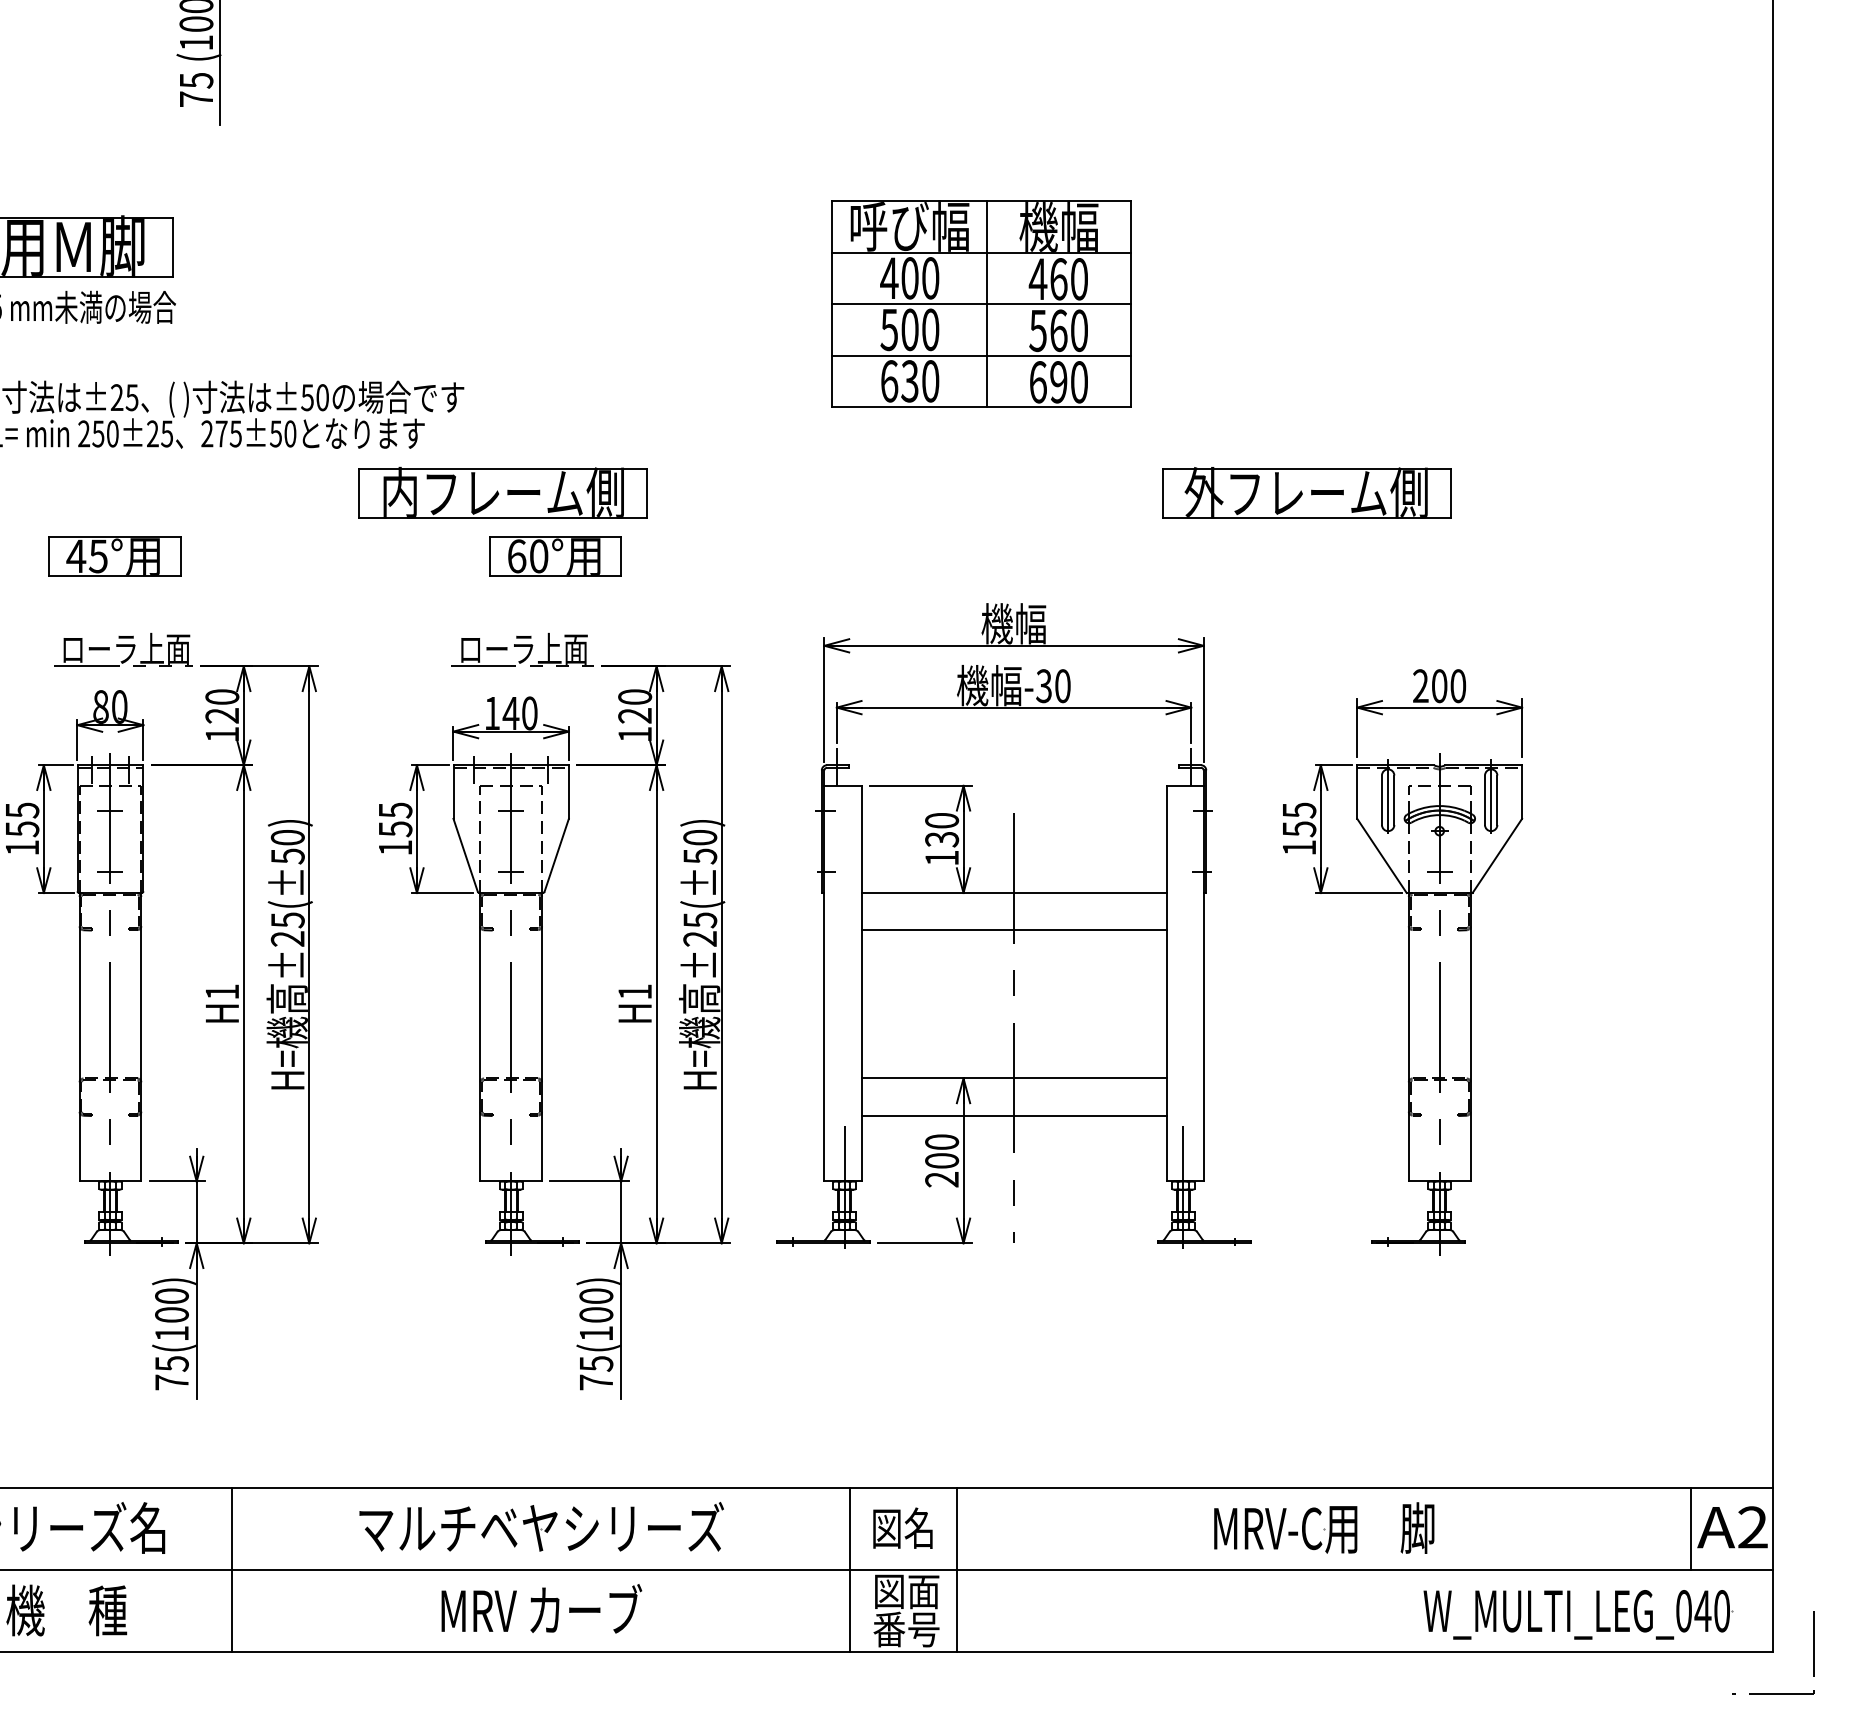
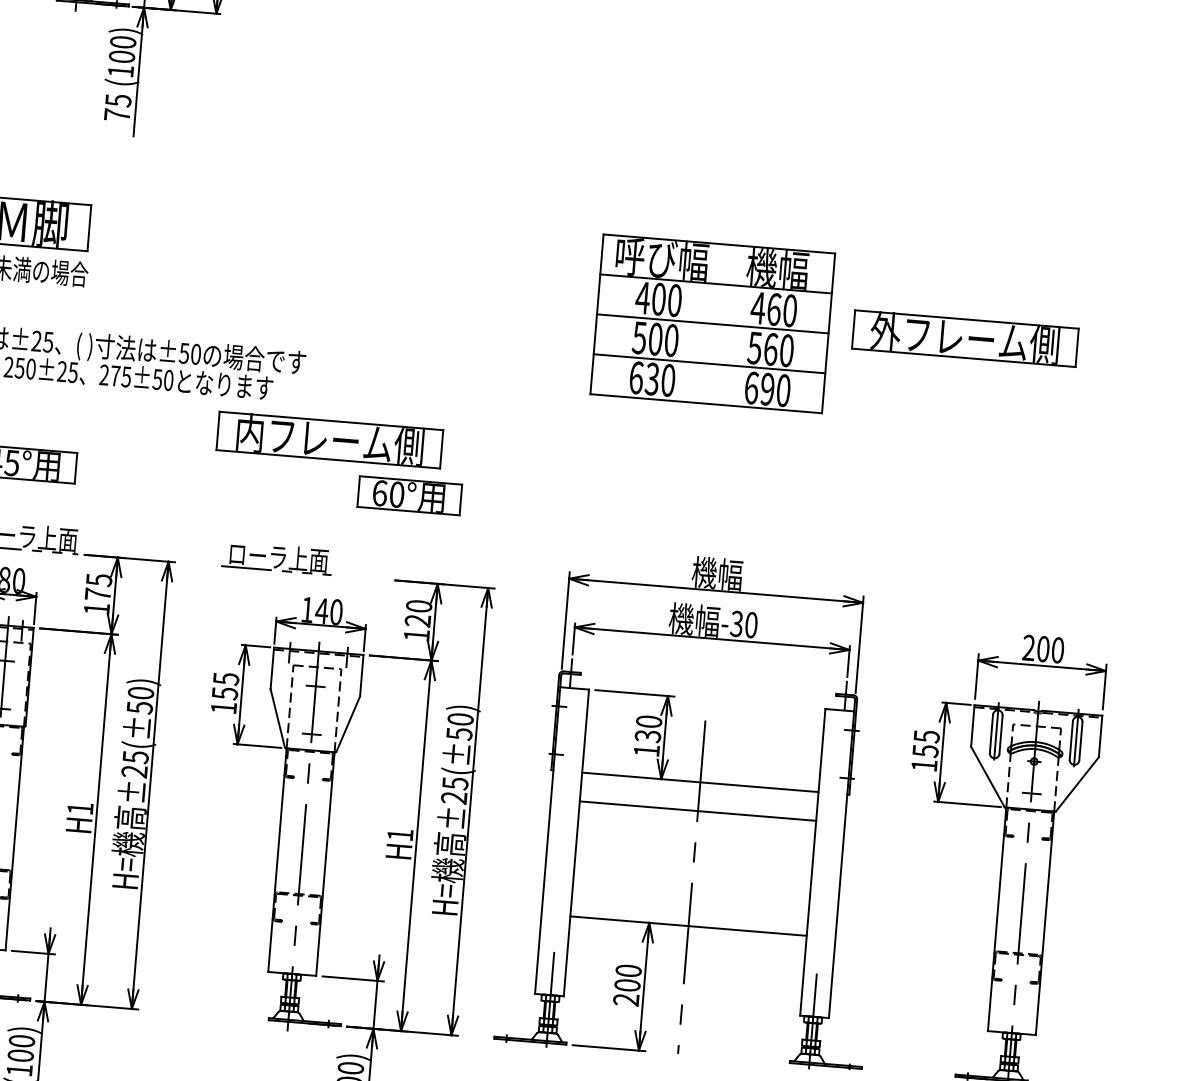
line: (986, 304) -> (716, 324), removed
part: (1306, 492) -> (965, 337), moved
part: (555, 556) -> (409, 495), moved
part: (522, 649) -> (277, 557), moved
text: (222, 706) -> (98, 587), 120 -> 175
line: (1013, 1115) -> (685, 954), removed

